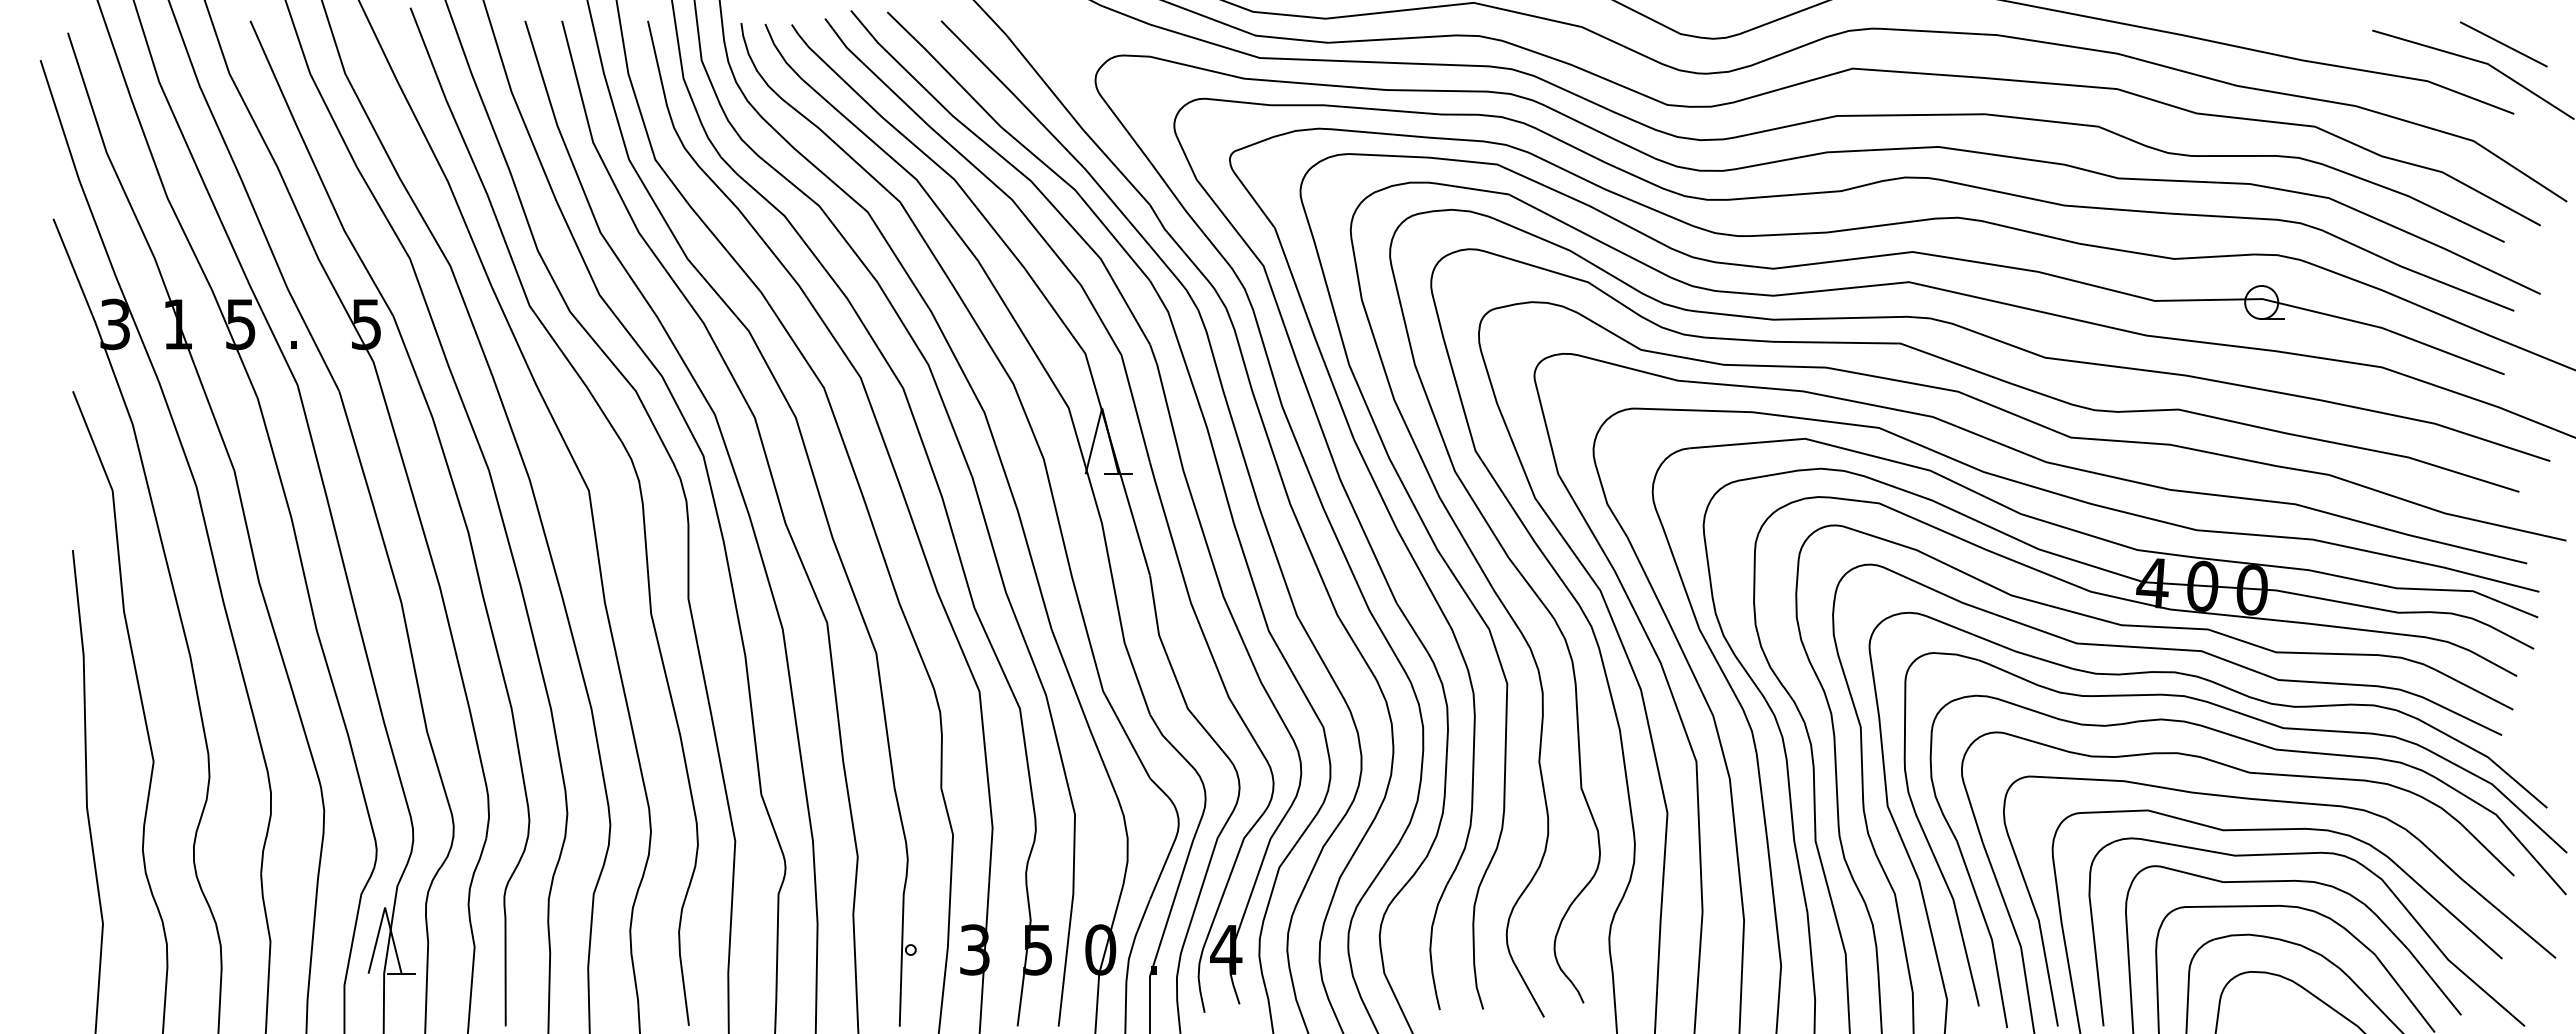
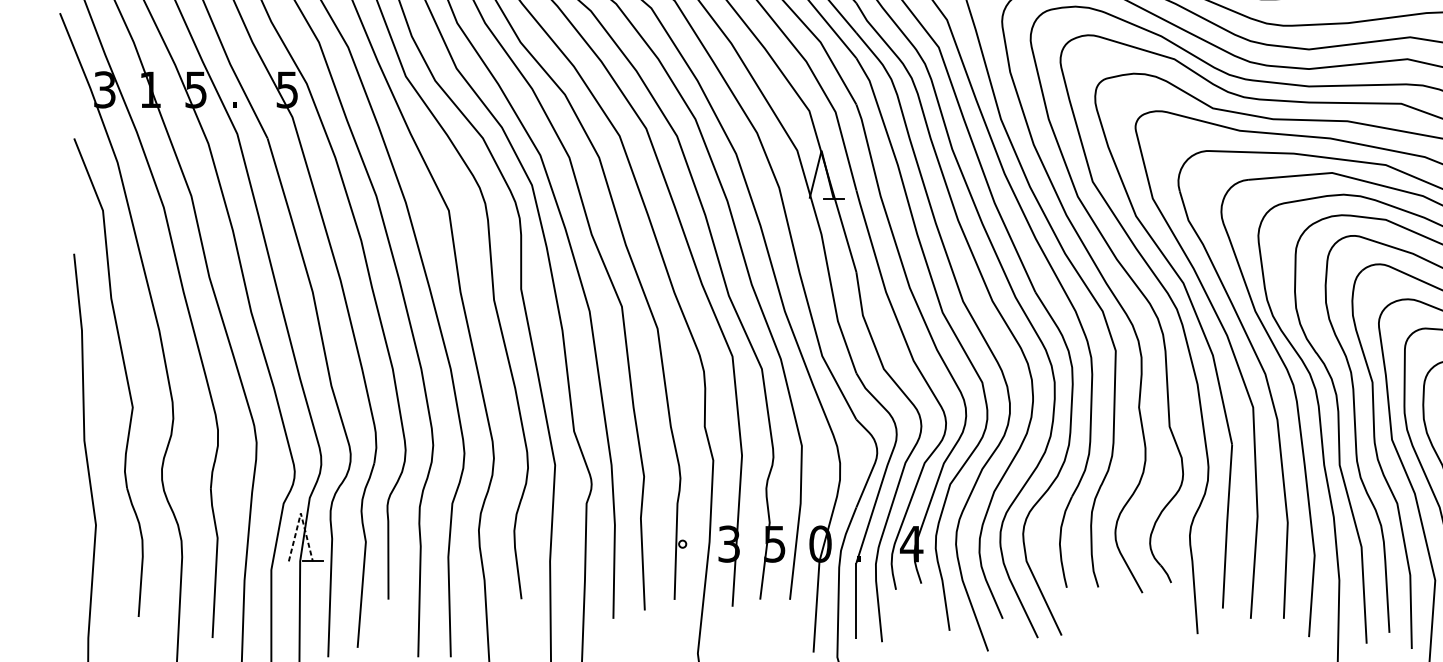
line: (385, 907) -> (301, 513), solid -> dashed

